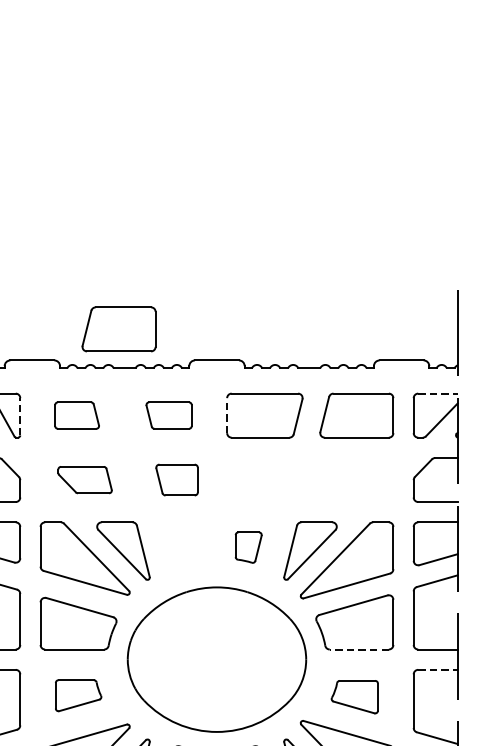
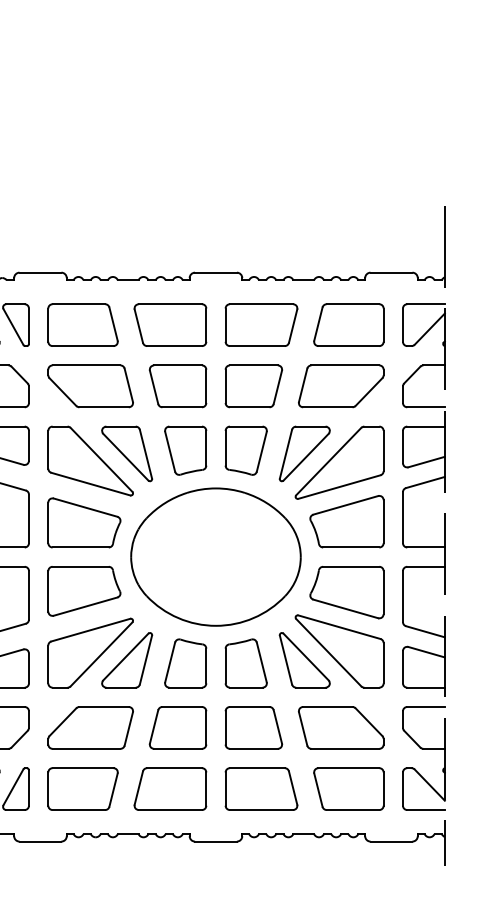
part: (118, 328) -> (122, 242), removed
line: (438, 393) -> (426, 304), dashed -> solid
part: (76, 414) -> (82, 324), size x1.67
part: (169, 414) -> (170, 324), size x1.67
line: (227, 415) -> (225, 325), dashed -> solid
line: (19, 417) -> (28, 326), dashed -> solid
part: (84, 480) -> (90, 386), size x1.67
part: (176, 480) -> (177, 386), size x1.43
part: (256, 480) -> (253, 386), added
part: (349, 480) -> (341, 386), added
part: (184, 547) -> (185, 450), added
part: (248, 547) -> (245, 450), size x1.67
line: (358, 649) -> (350, 547), dashed -> solid
line: (438, 669) -> (426, 566), dashed -> solid
part: (78, 695) -> (84, 591), size x1.67
part: (354, 696) -> (346, 592), size x1.67

